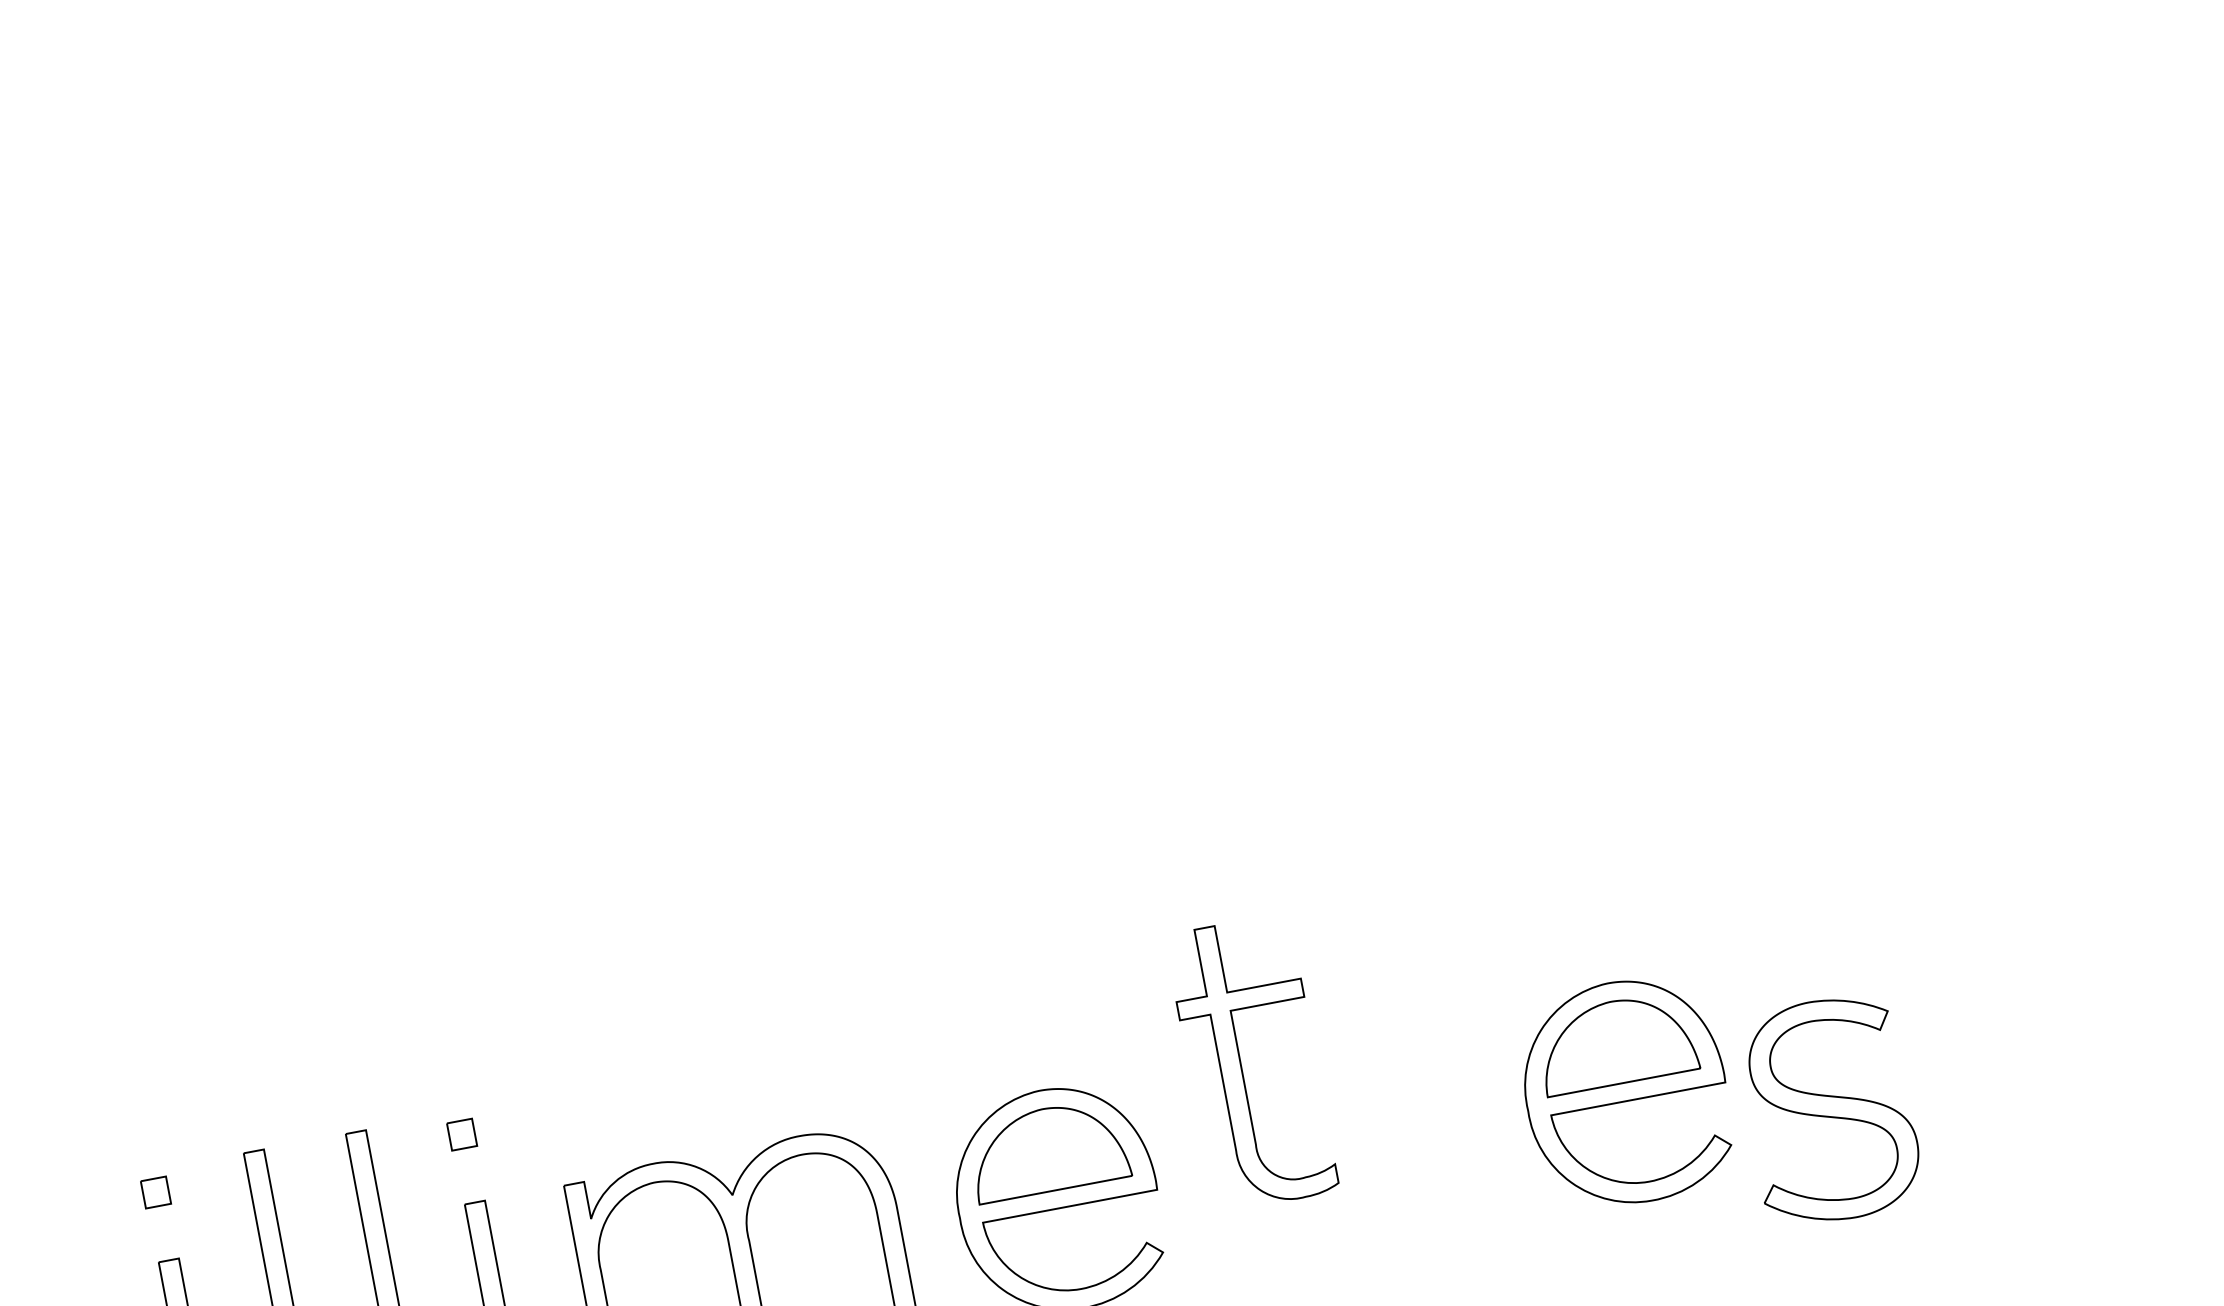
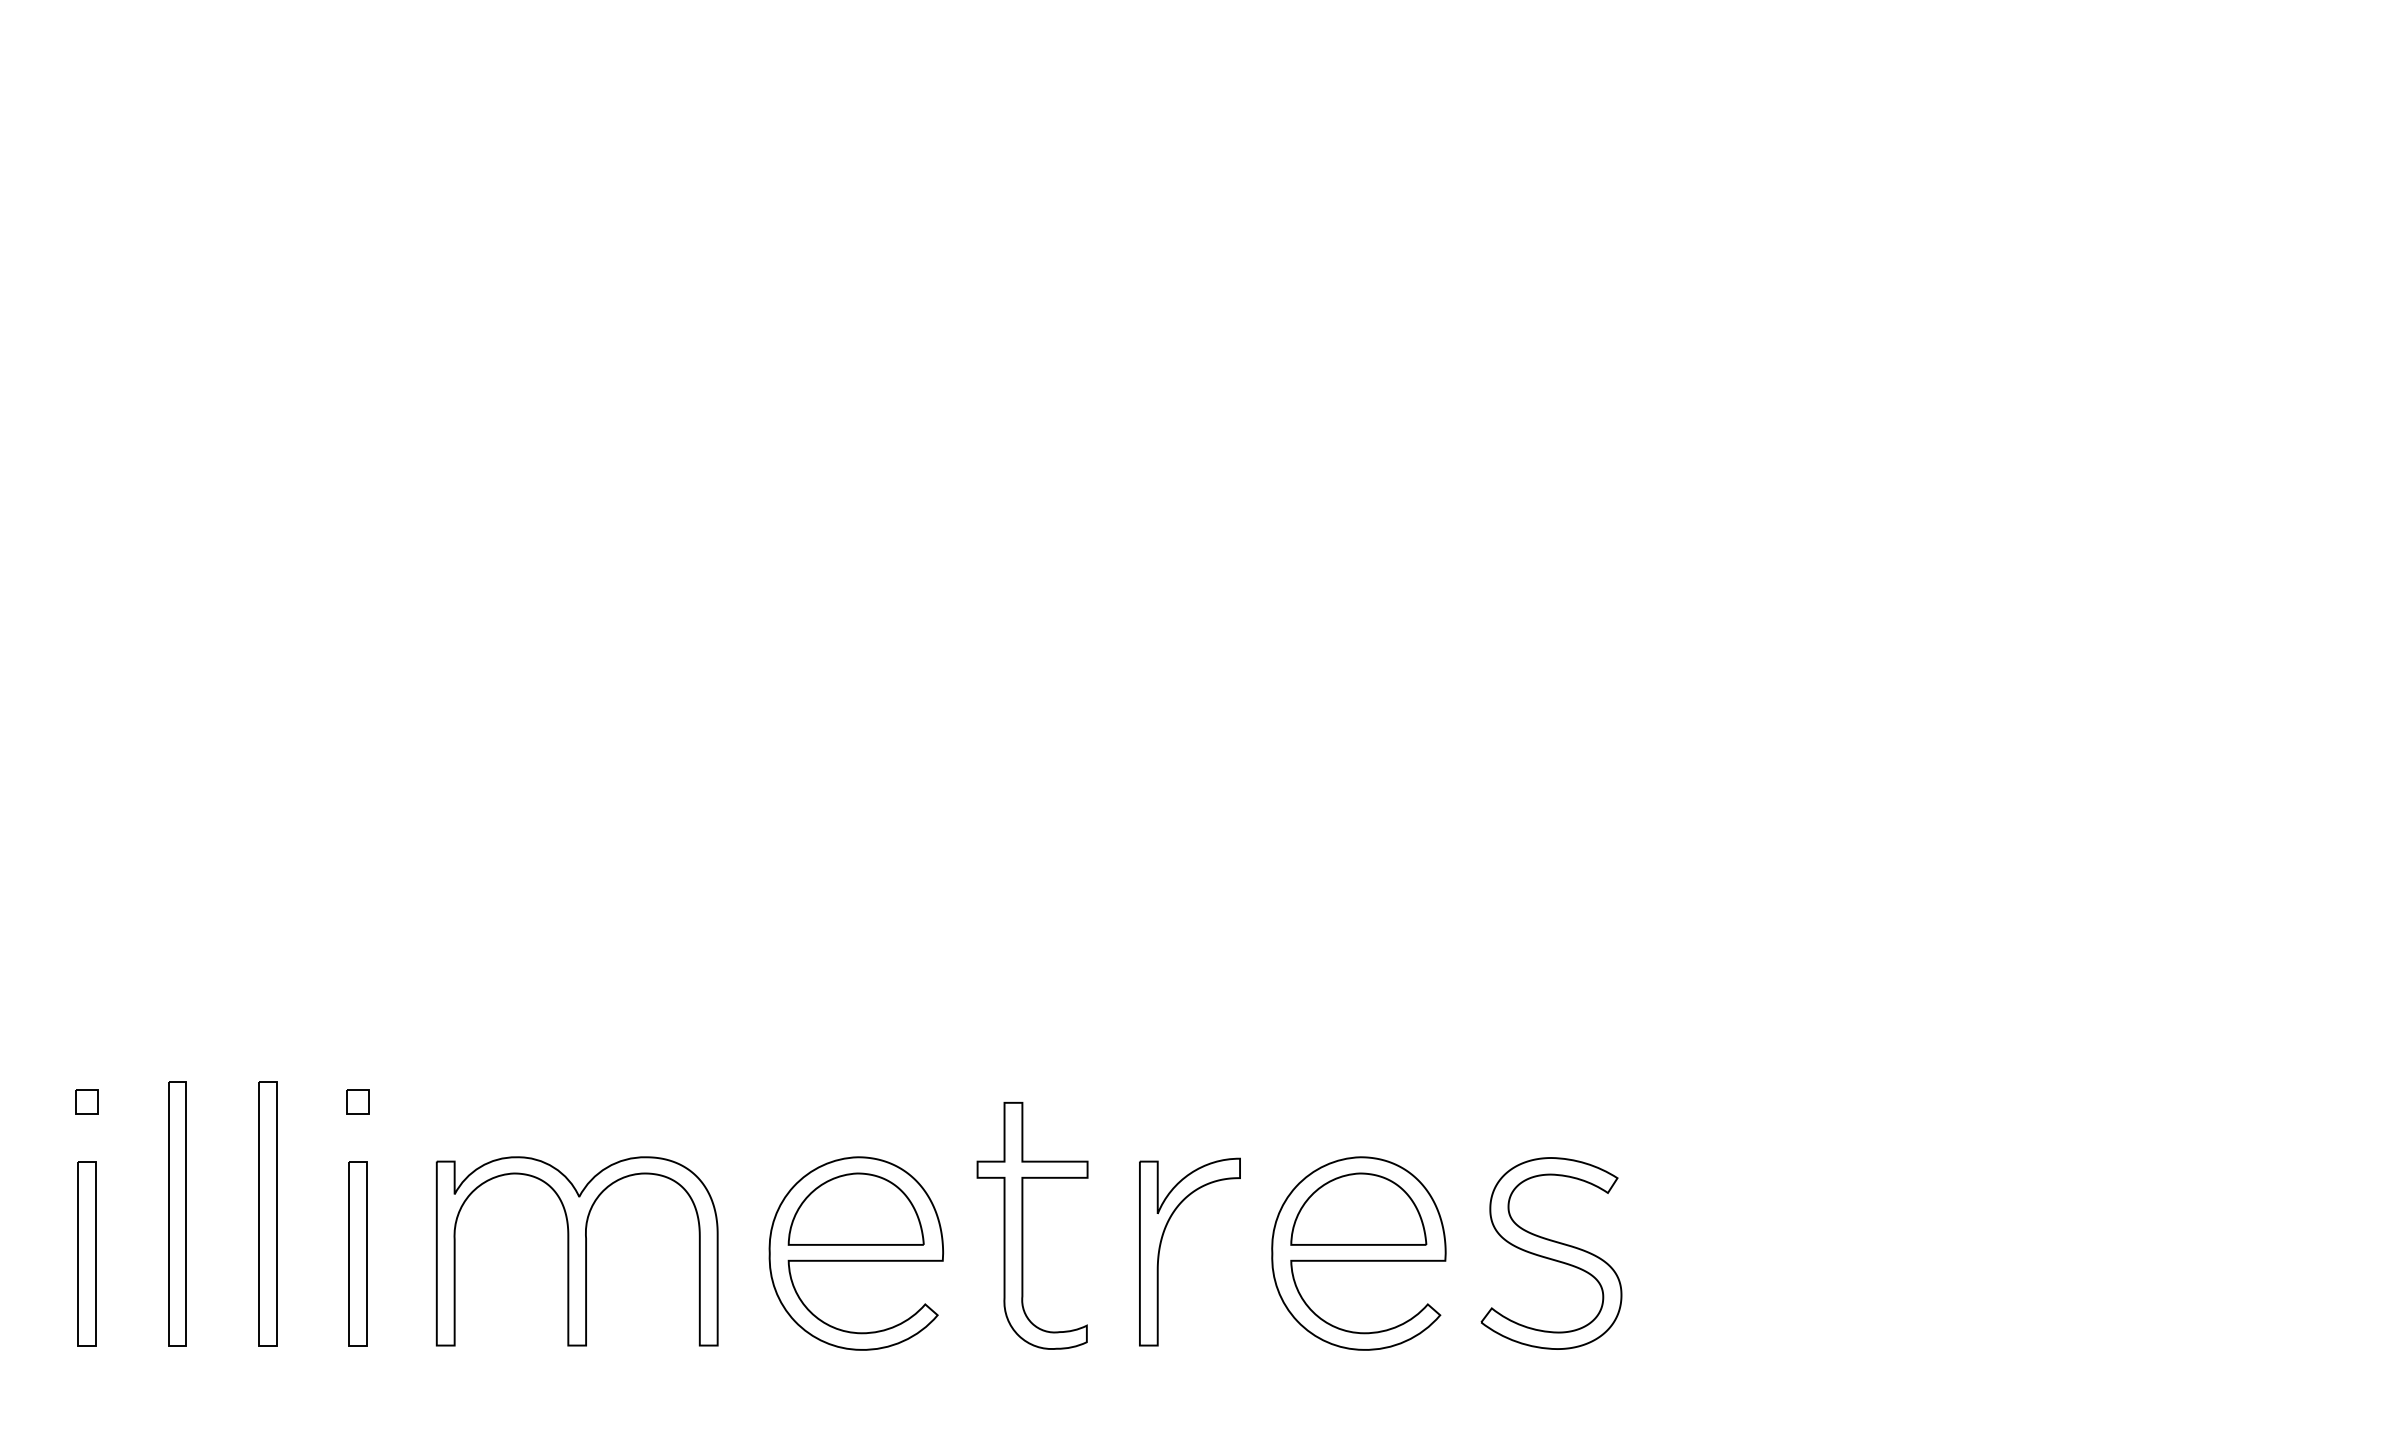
part: (1242, 1064) -> (1023, 1225), moved
part: (1829, 1110) -> (1551, 1253), moved
part: (1400, 1124) -> (1161, 1244), added

